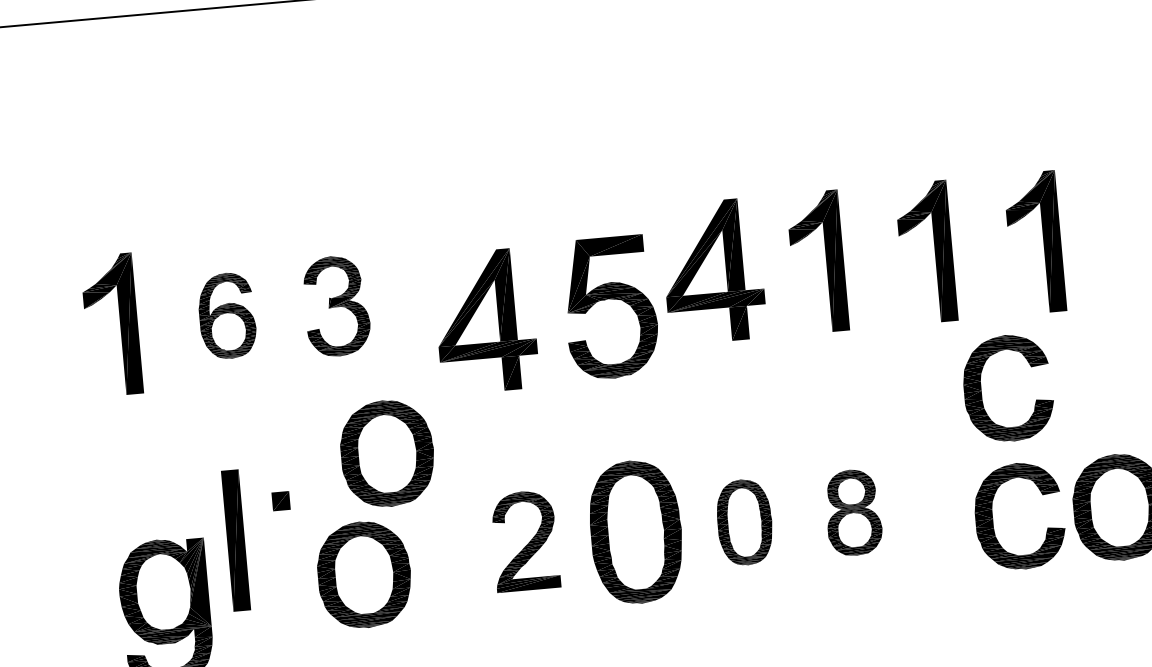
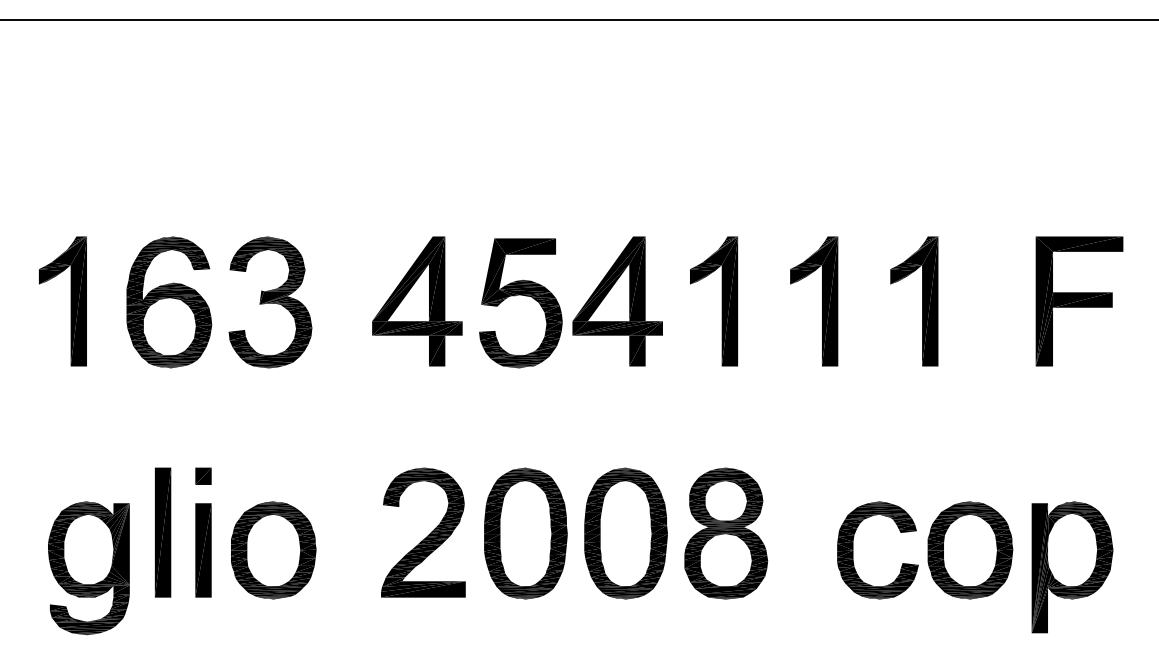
part: (609, 299) -> (520, 295), moved
part: (336, 306) -> (270, 302), size x1.43
part: (227, 316) -> (169, 302), size x1.67
part: (485, 321) -> (417, 301), moved
part: (981, 390) -> (853, 432), removed
part: (387, 453) -> (304, 441), removed
part: (853, 512) -> (726, 533), size x1.67
part: (744, 522) -> (625, 533), size x1.67
part: (236, 540) -> (163, 532), moved
part: (525, 540) -> (423, 532), size x1.43
part: (288, 581) -> (203, 550), added

